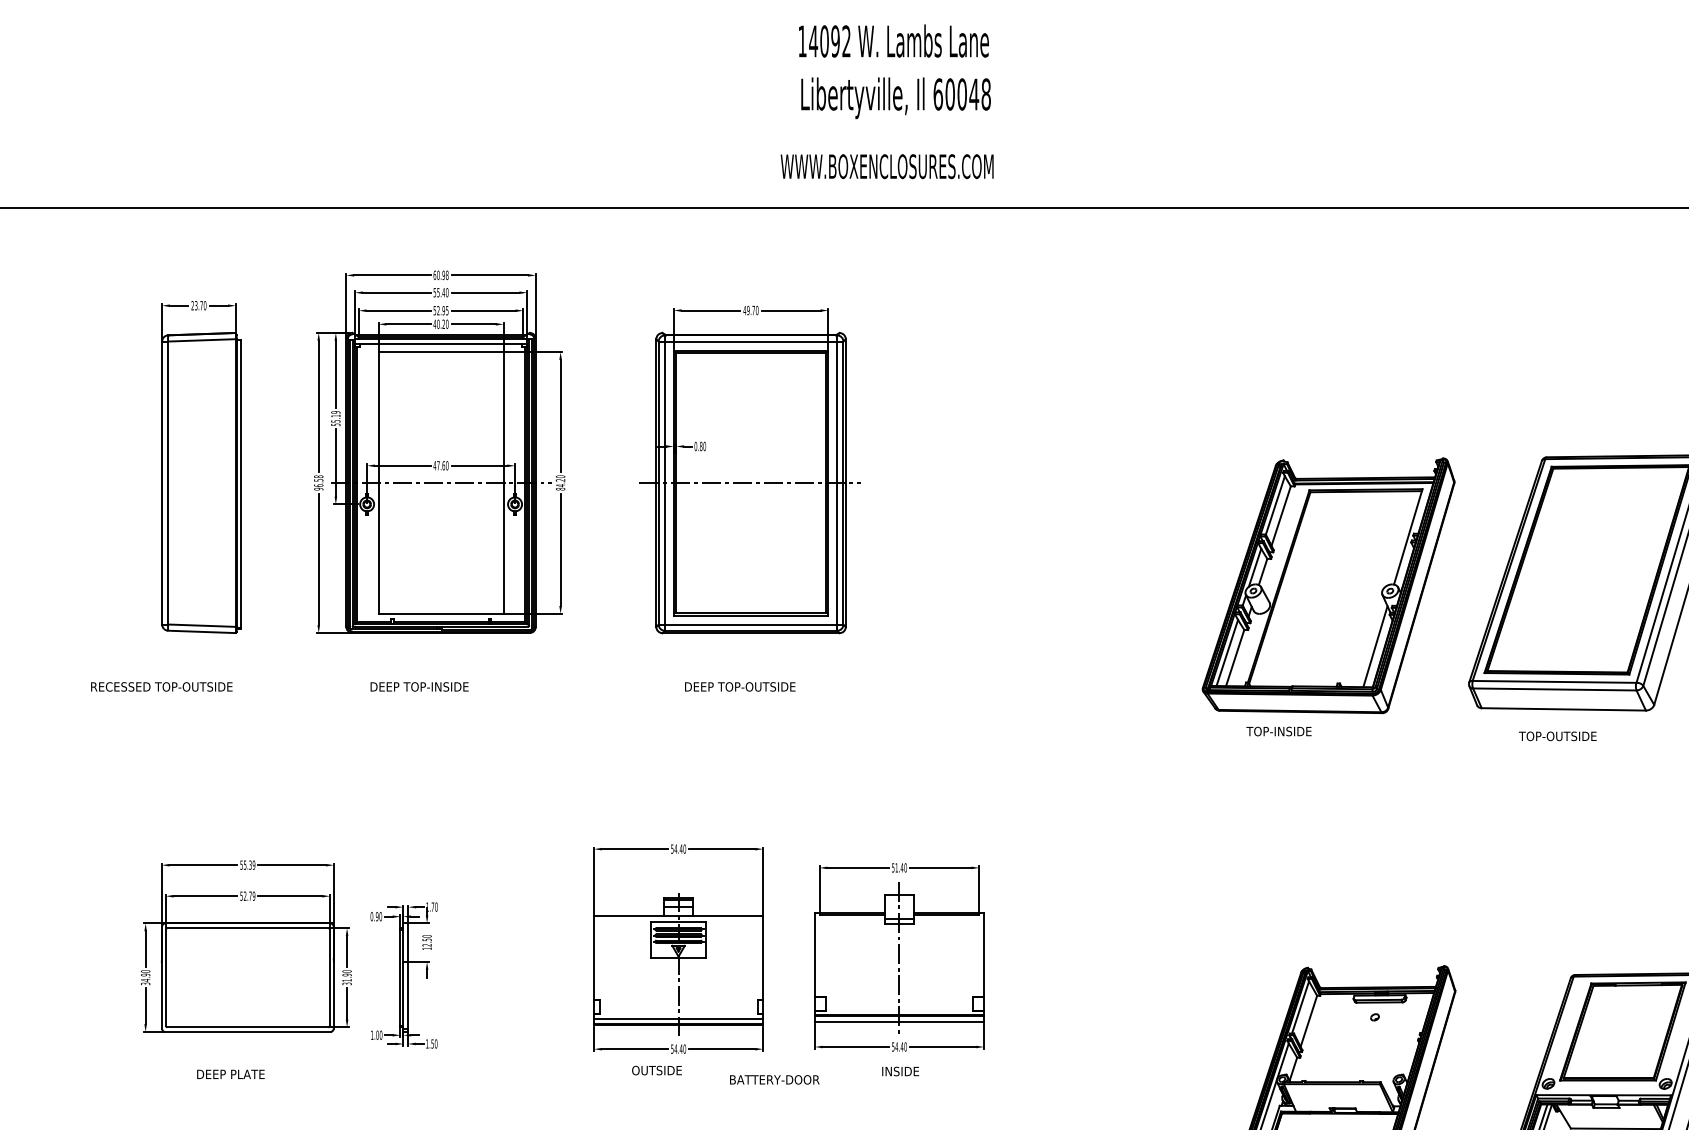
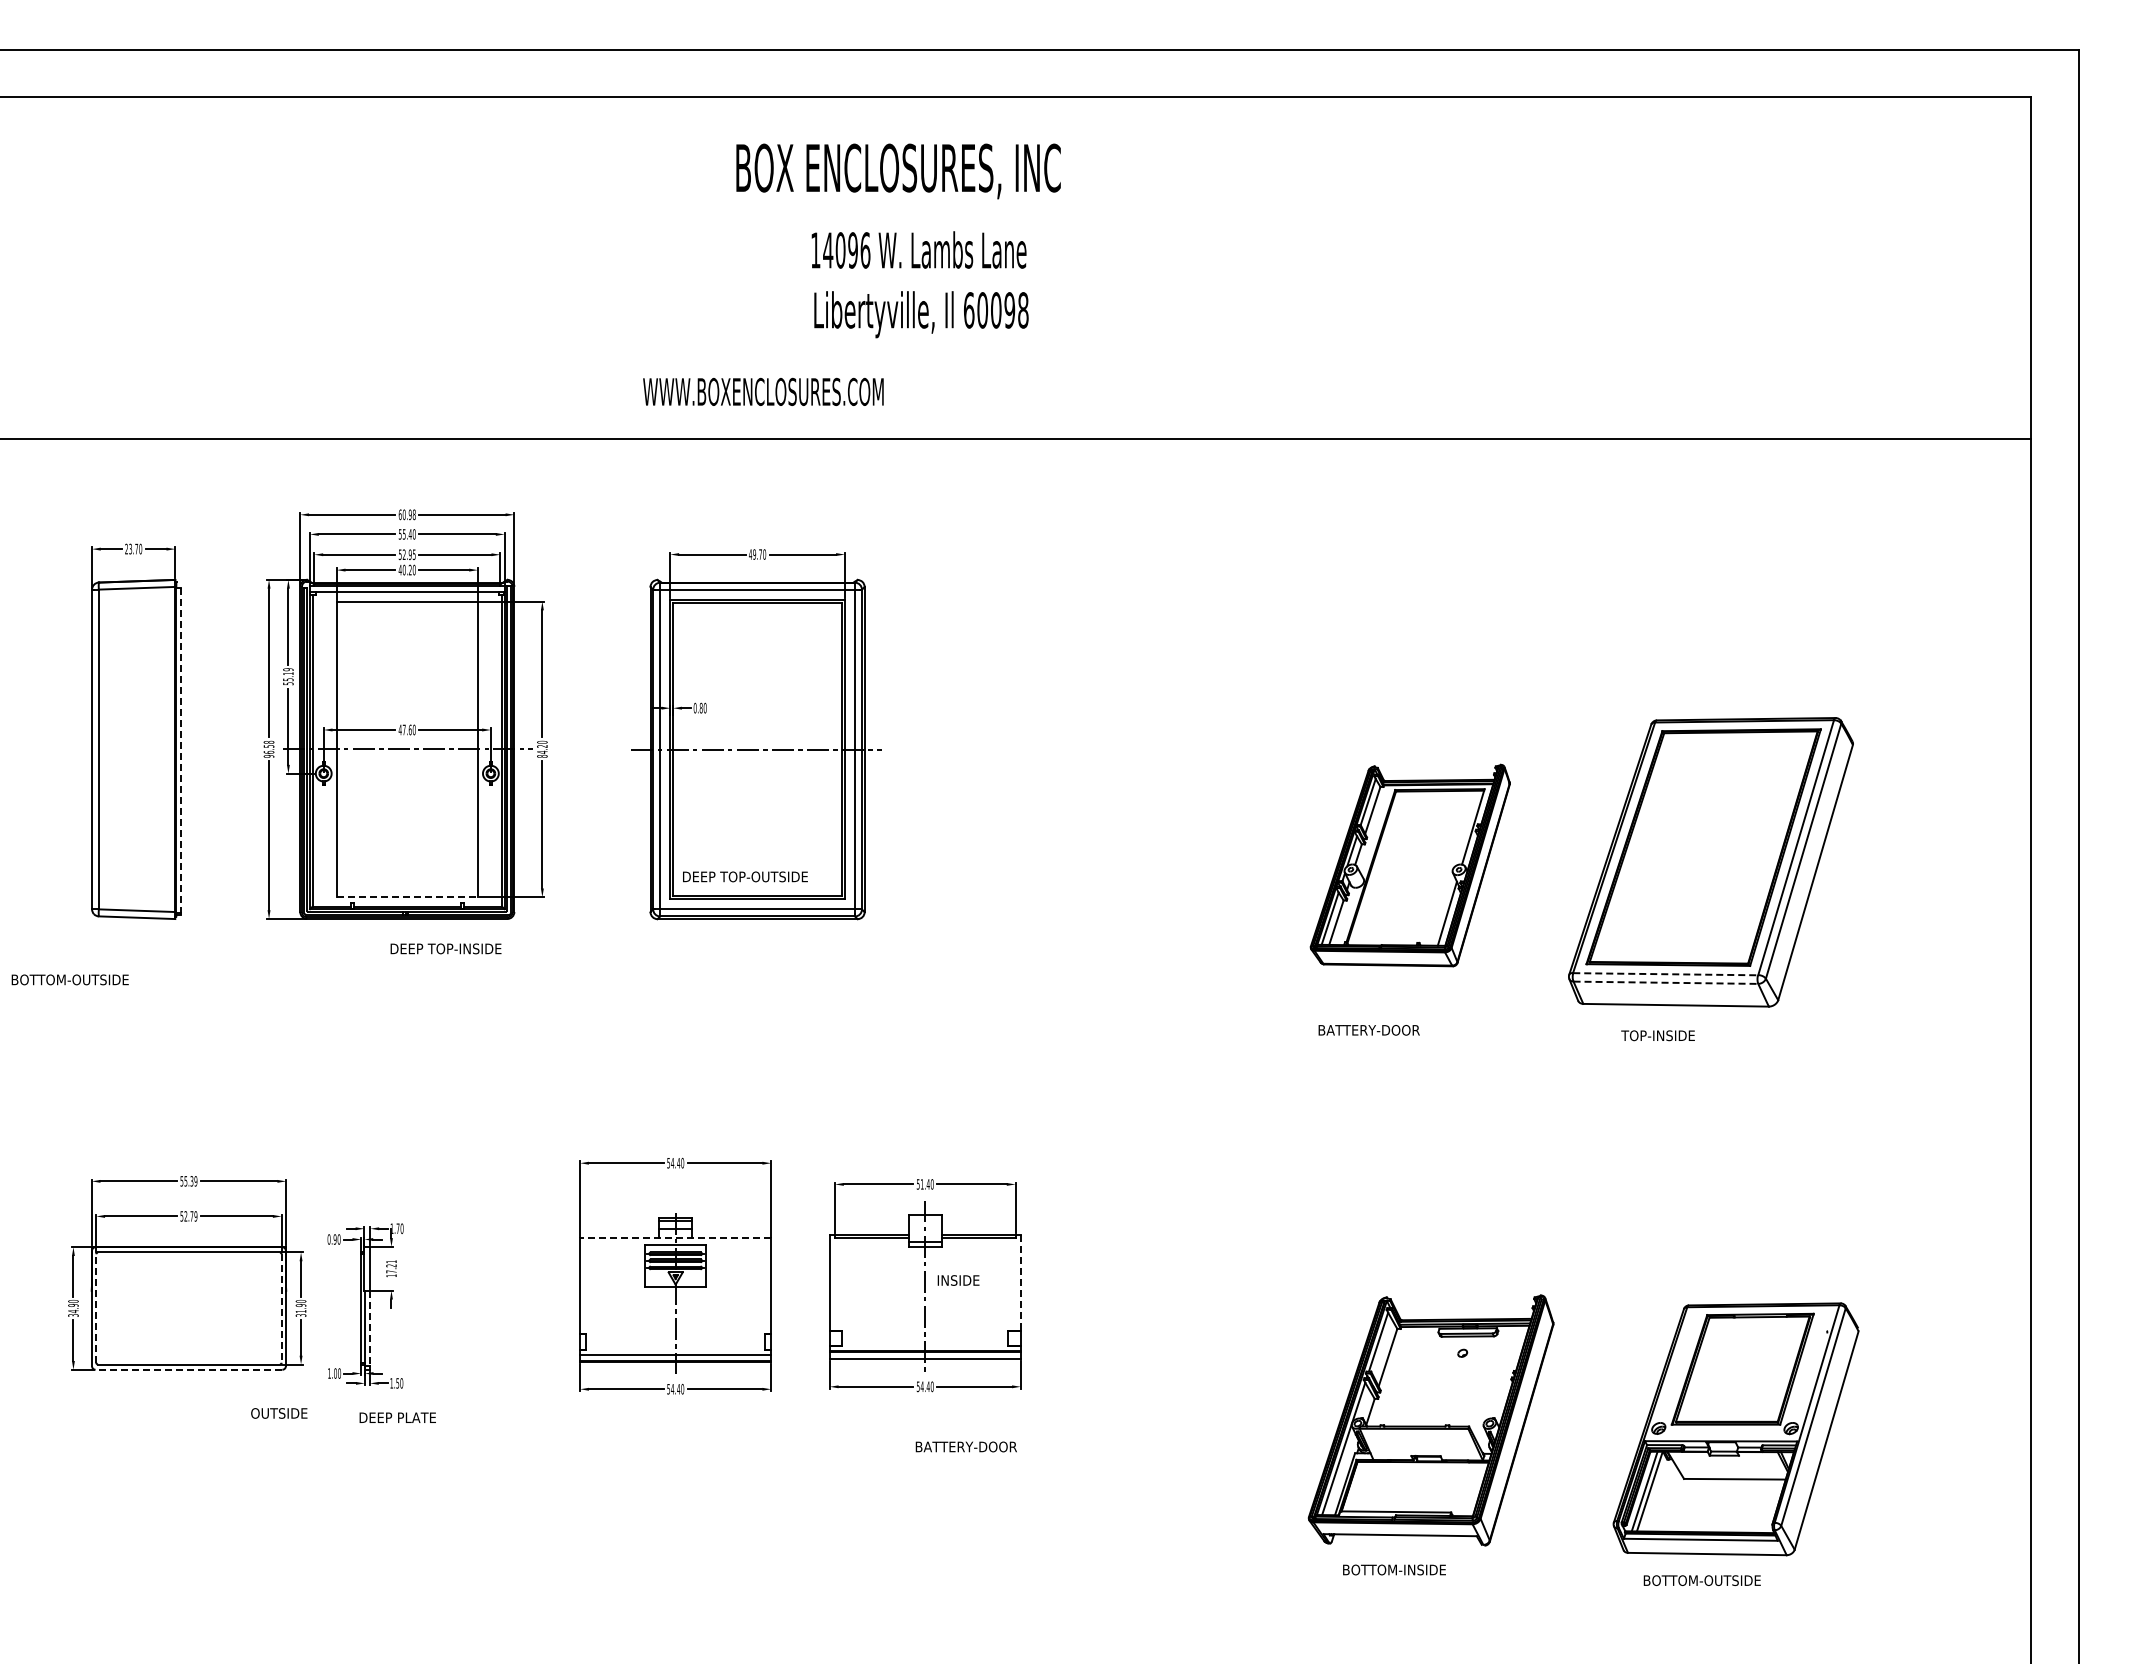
text: (846, 41) -> (865, 250), 14092 -> 14096
text: (973, 94) -> (1009, 310), 60048 -> 60098
text: (887, 166) -> (763, 391), moved
line: (240, 483) -> (180, 750), solid -> dashed
part: (1328, 585) -> (1410, 865), size x0.7
line: (441, 614) -> (407, 897), solid -> dashed
line: (1555, 682) -> (1666, 974), solid -> dashed
text: (162, 686) -> (92, 979), RECESSED TOP-OUTSIDE -> BOTTOM-OUTSIDE
text: (419, 686) -> (445, 948), moved
text: (740, 686) -> (745, 876), moved
line: (1555, 689) -> (1666, 982), solid -> dashed
text: (1291, 730) -> (1368, 1029), TOP-INSIDE -> BATTERY-DOOR
text: (1556, 736) -> (1667, 1035), TOP-OUTSIDE -> TOP-INSIDE
line: (678, 915) -> (675, 1238), solid -> dashed
text: (427, 940) -> (391, 1266), 12.50 -> 17.21
line: (983, 954) -> (1020, 1282), solid -> dashed
line: (166, 977) -> (96, 1308), solid -> dashed
line: (329, 978) -> (281, 1309), solid -> dashed
line: (408, 995) -> (370, 1328), solid -> dashed
line: (247, 1031) -> (188, 1369), solid -> dashed
text: (657, 1070) -> (279, 1413), moved
text: (900, 1071) -> (958, 1280), moved
text: (230, 1074) -> (397, 1417), moved
text: (773, 1079) -> (965, 1446), moved

